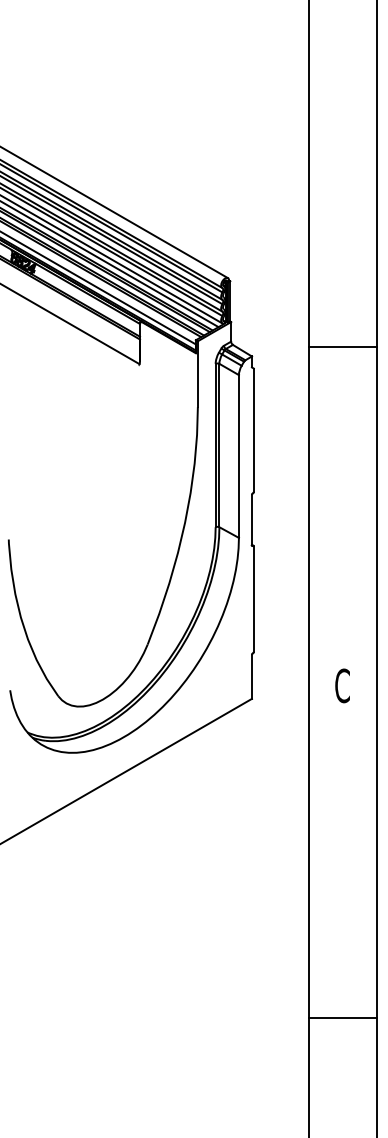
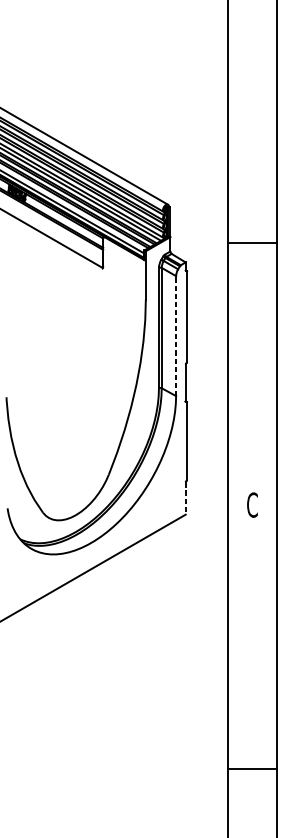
line: (342, 346) -> (252, 242), moved
line: (238, 456) -> (175, 336), solid -> dashed
line: (251, 676) -> (185, 498), solid -> dashed
line: (342, 1017) -> (252, 768), moved

